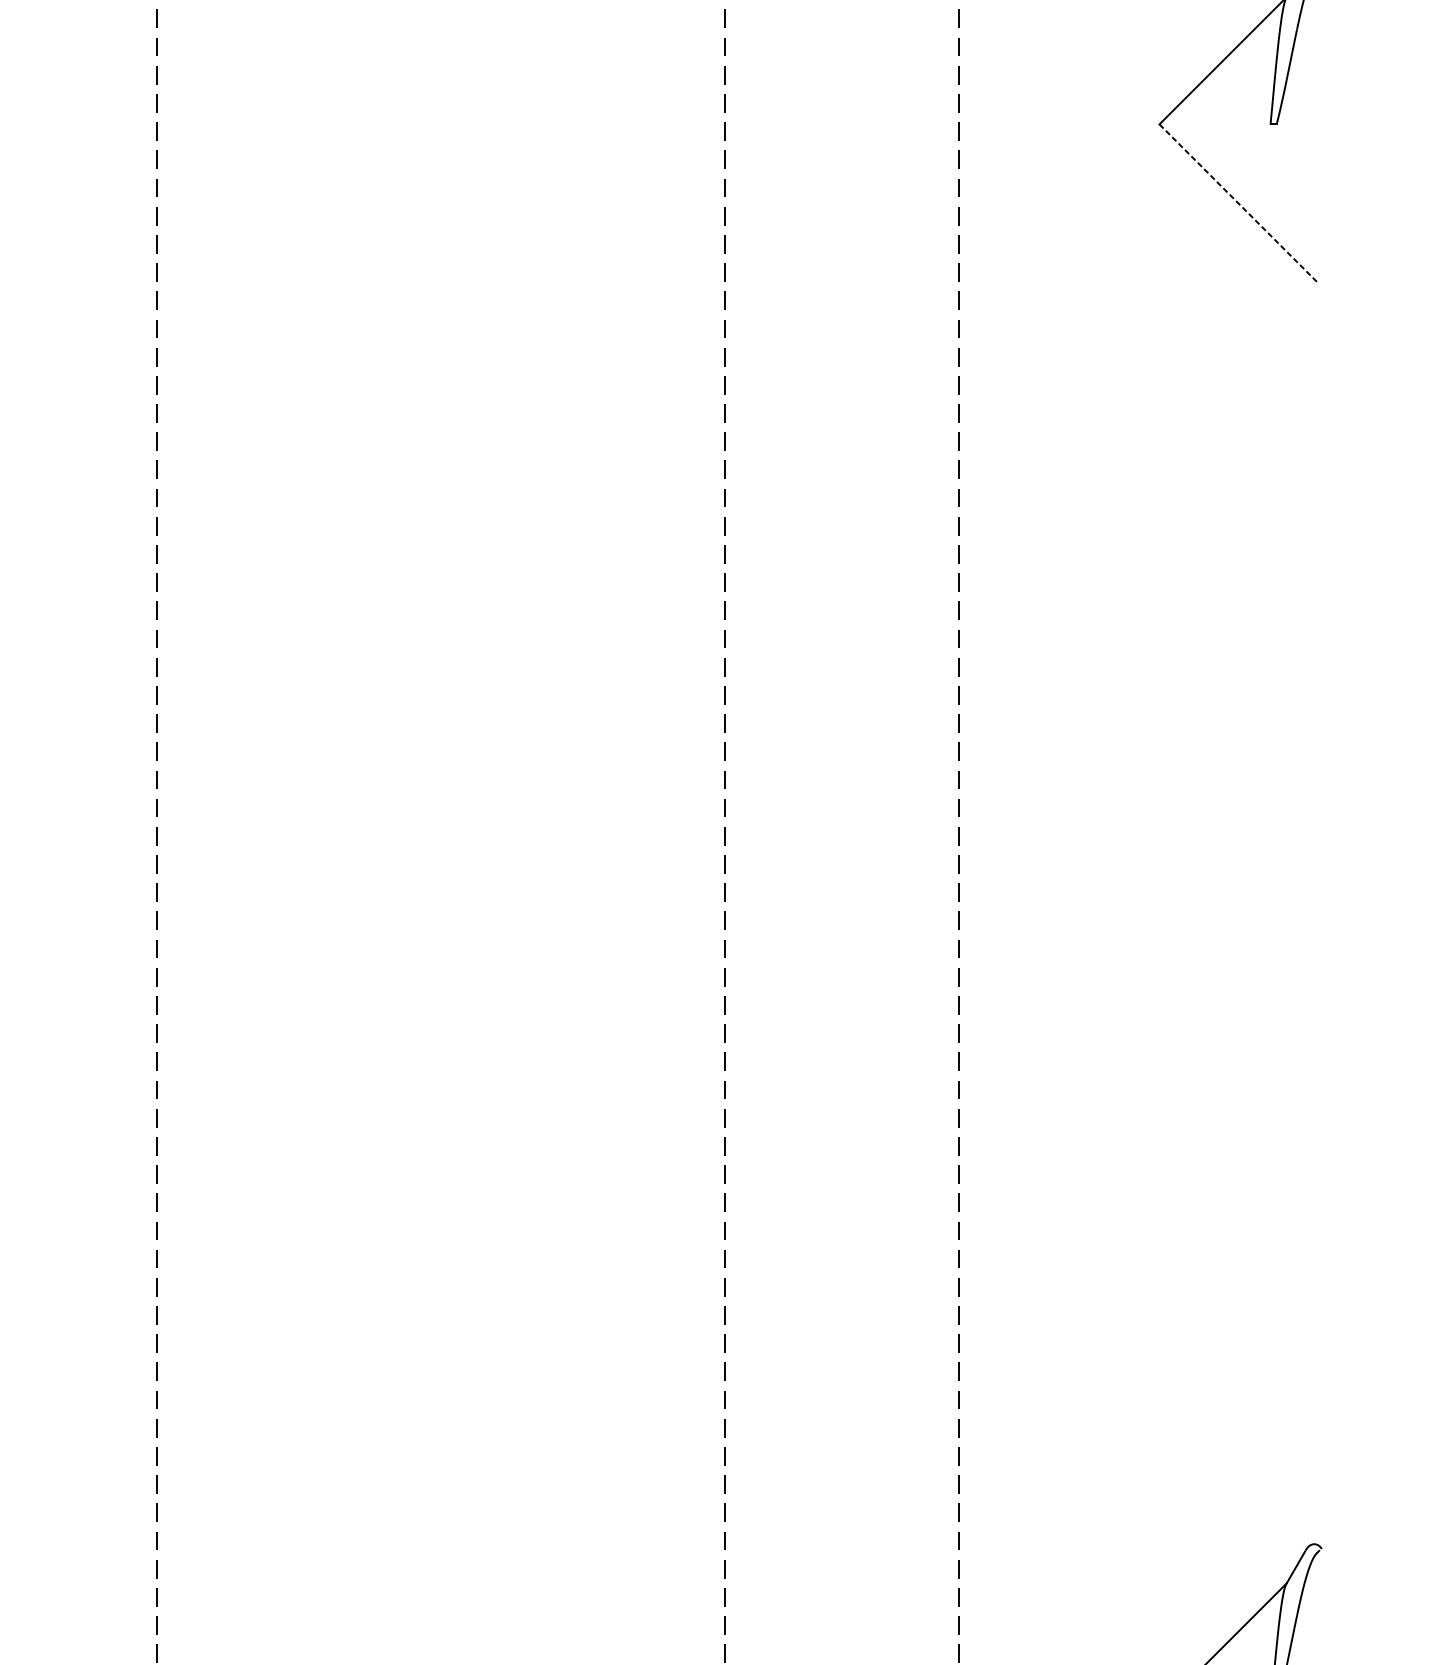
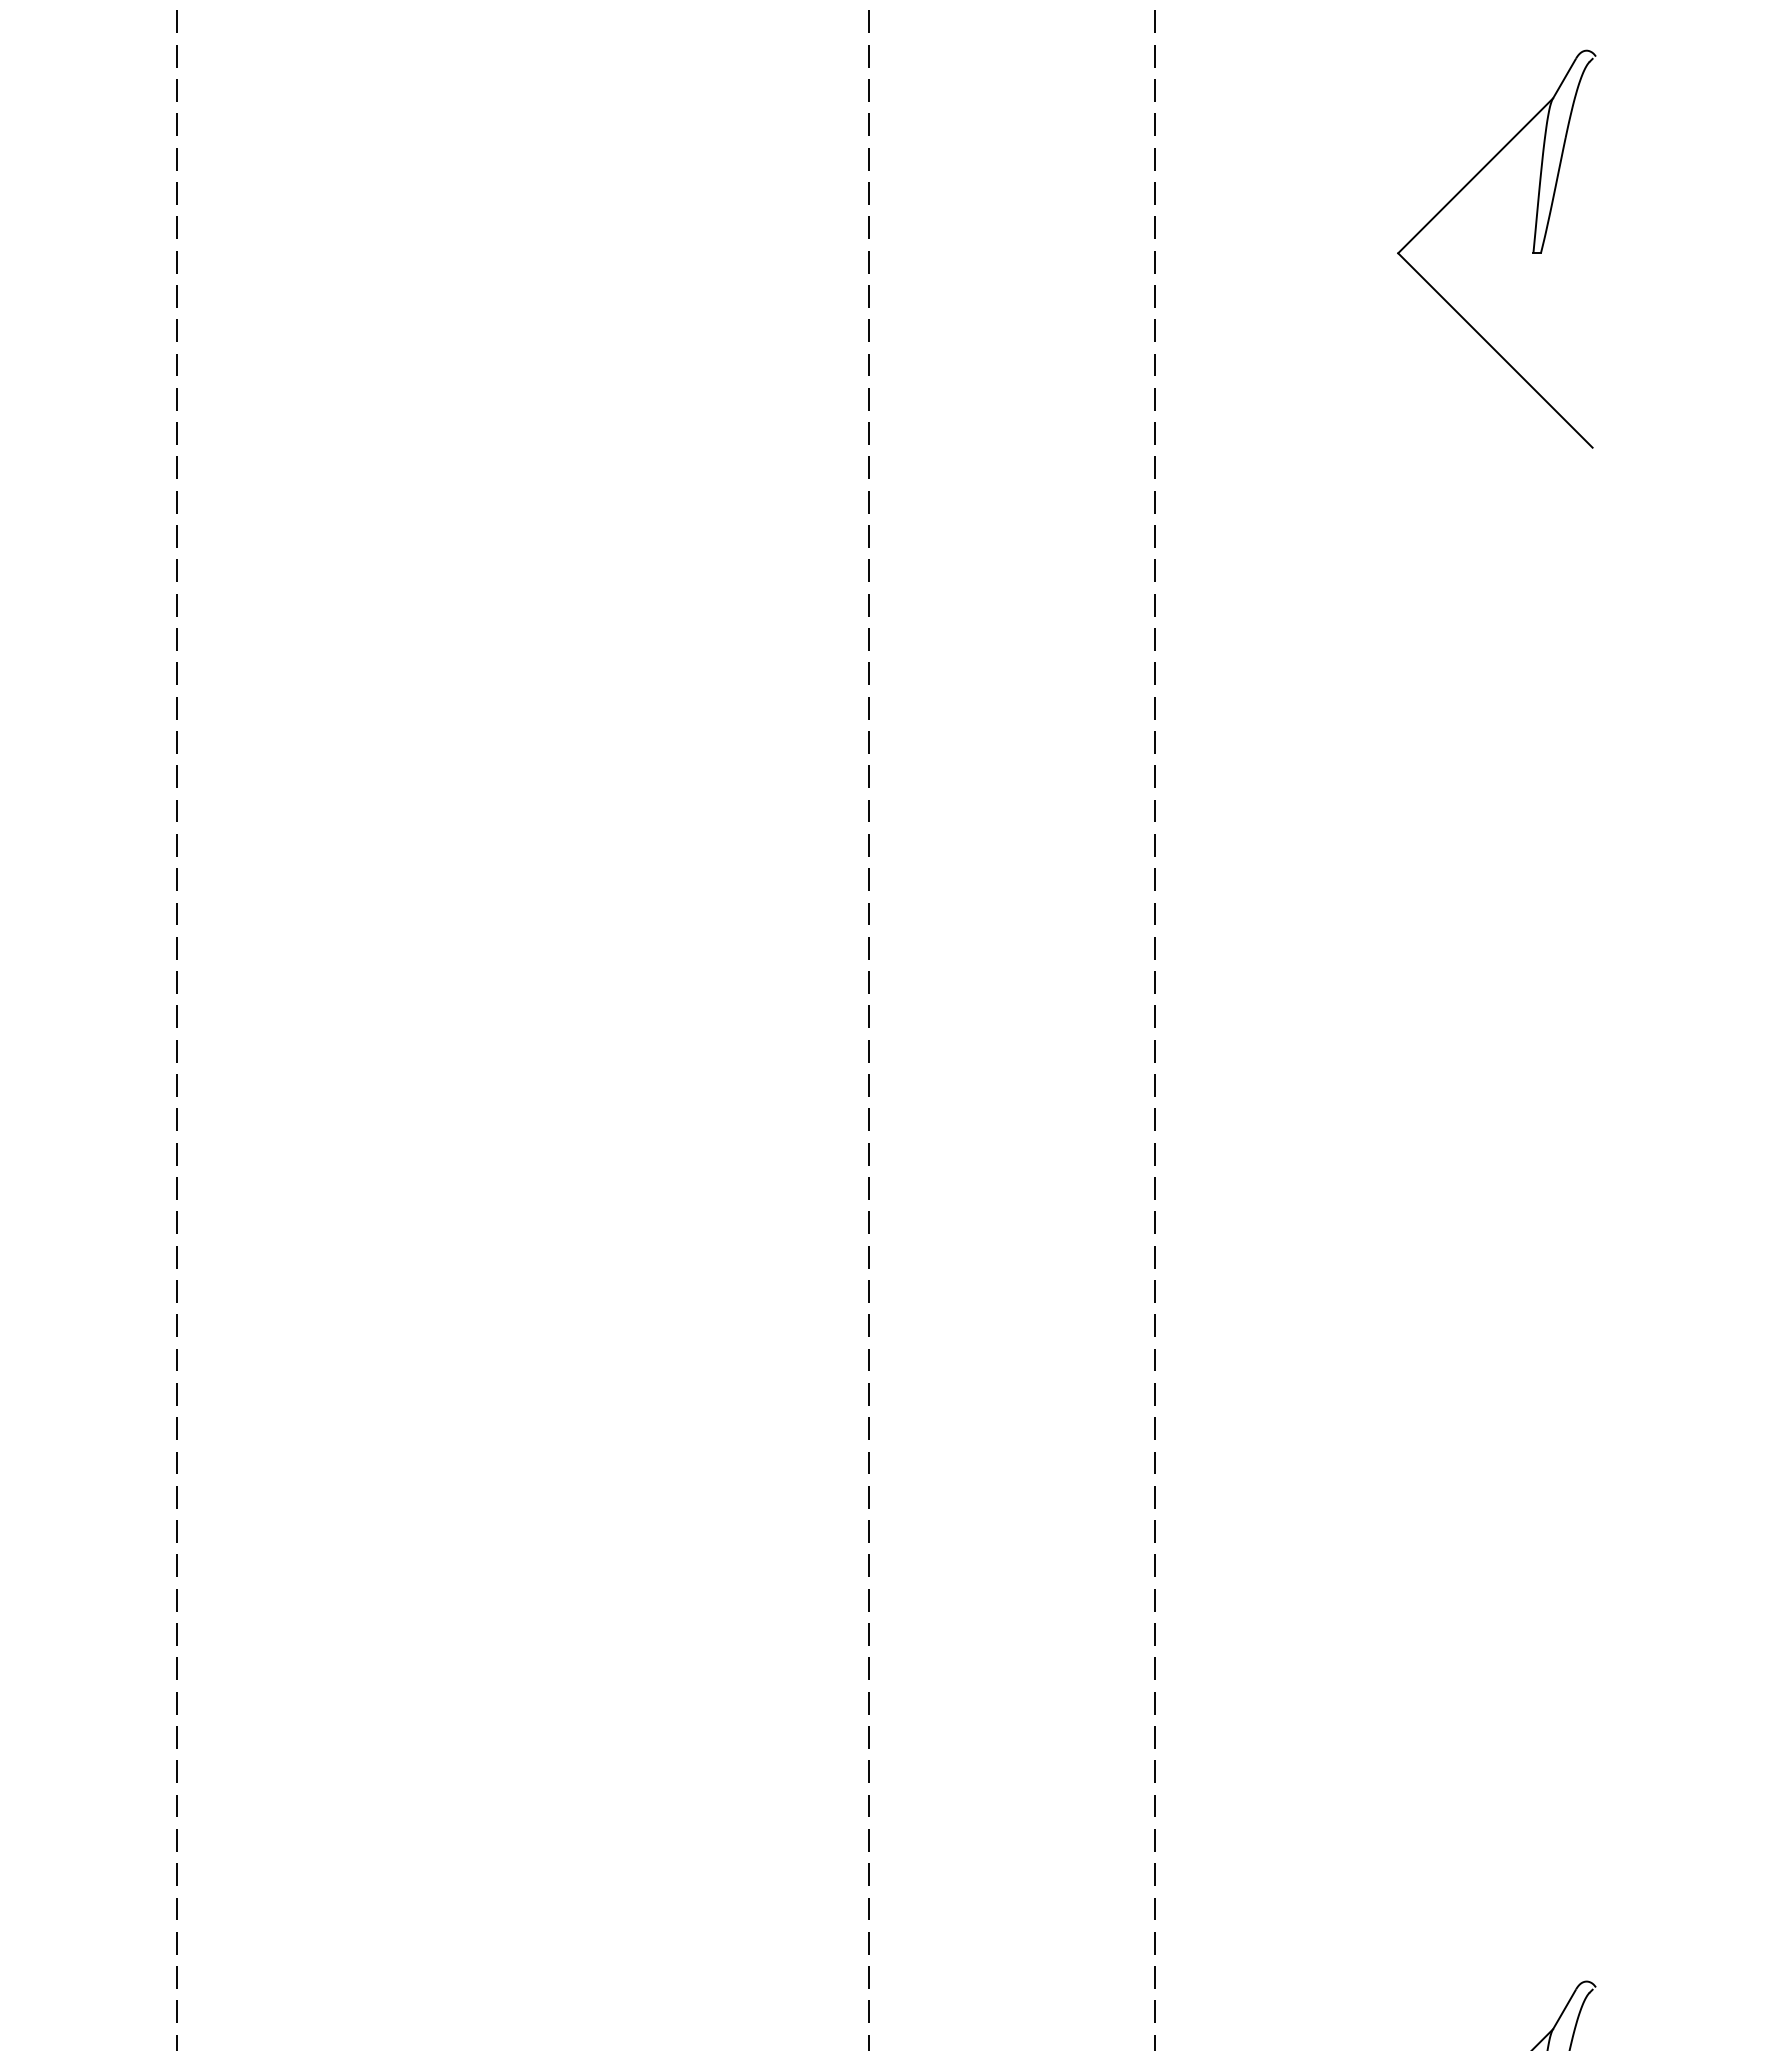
line: (1239, 204) -> (1495, 350), dashed -> solid

